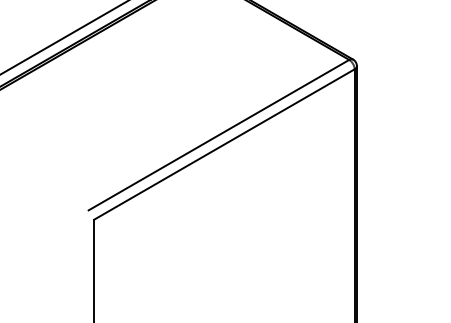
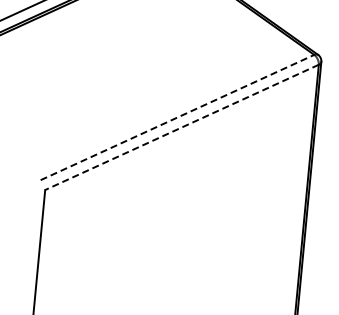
line: (219, 134) -> (178, 116), solid -> dashed
line: (223, 144) -> (181, 127), solid -> dashed

